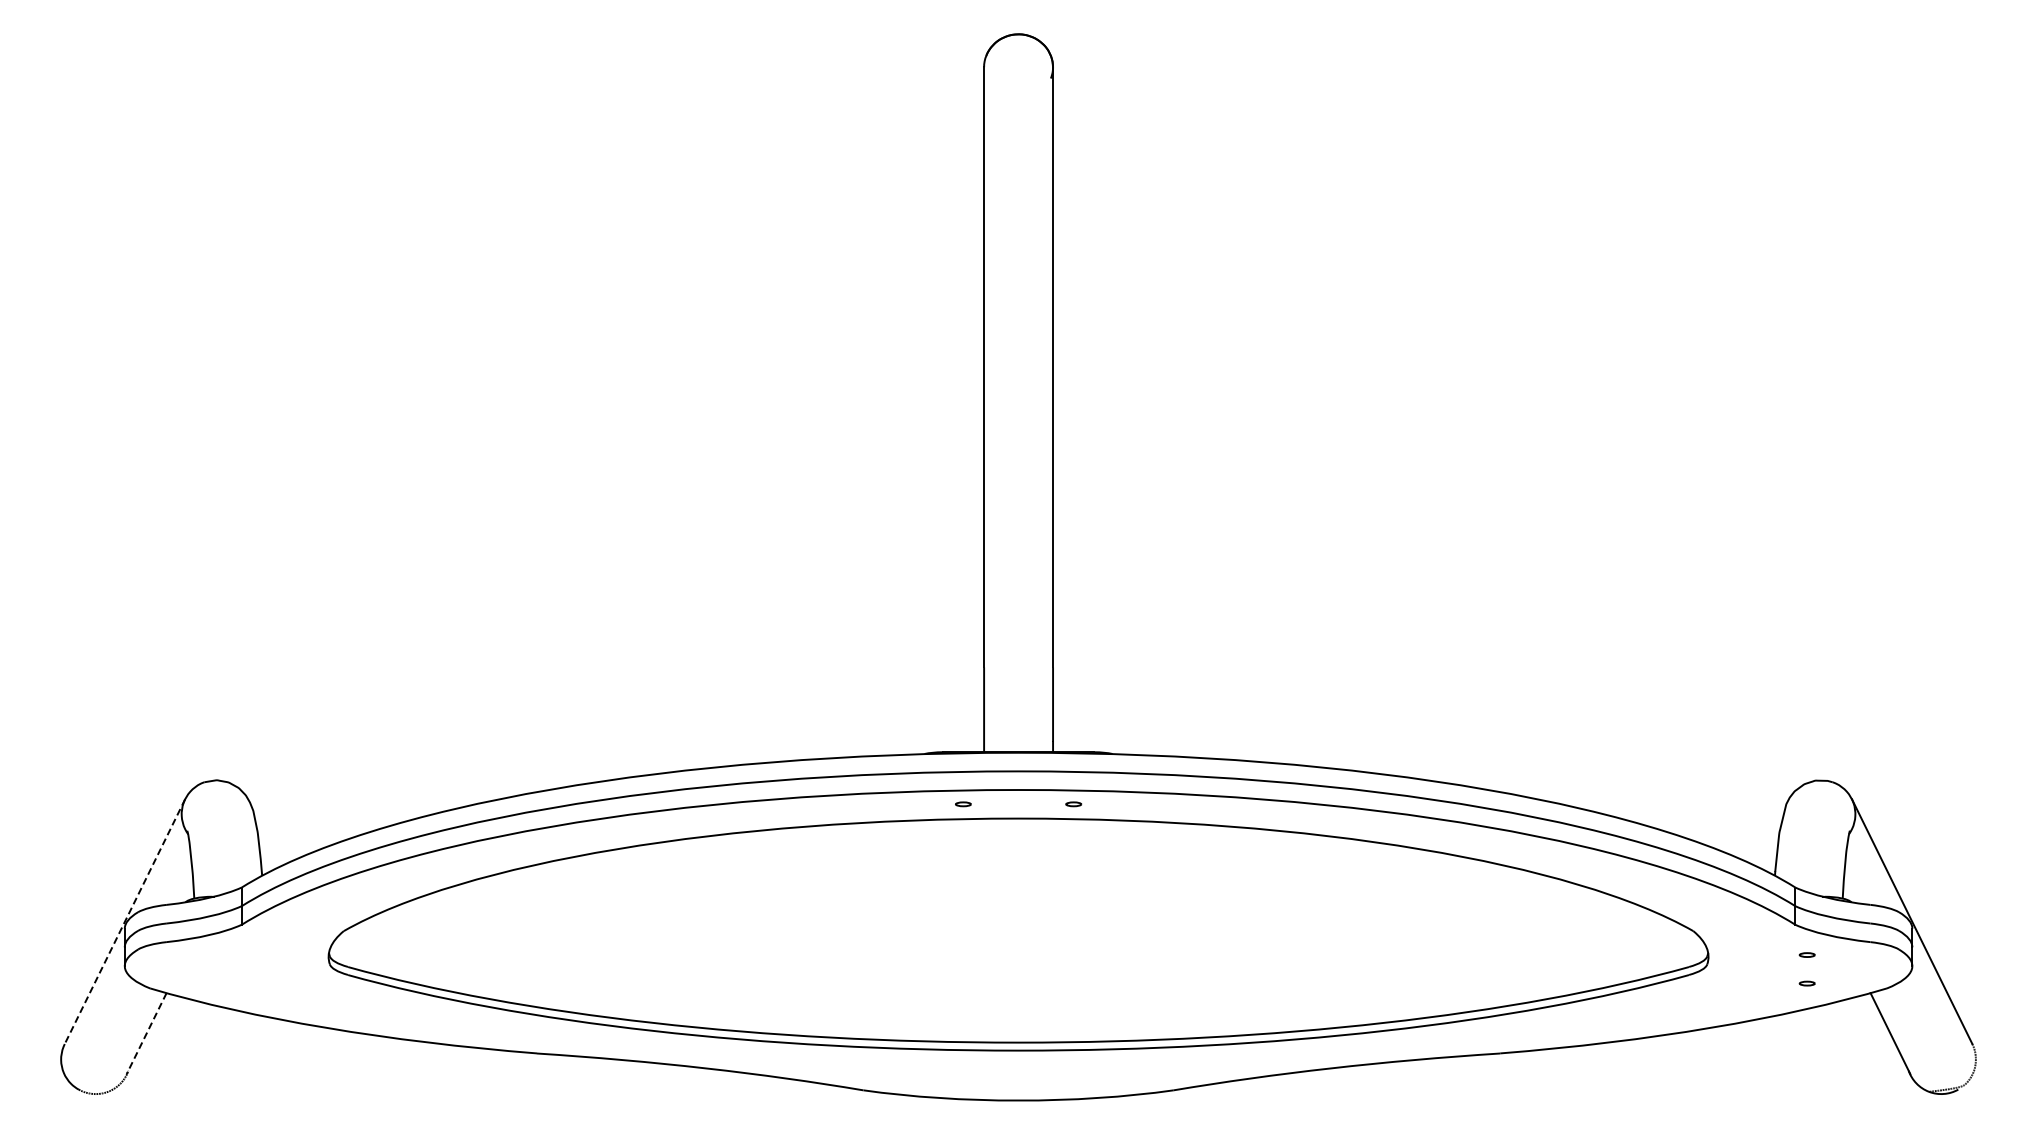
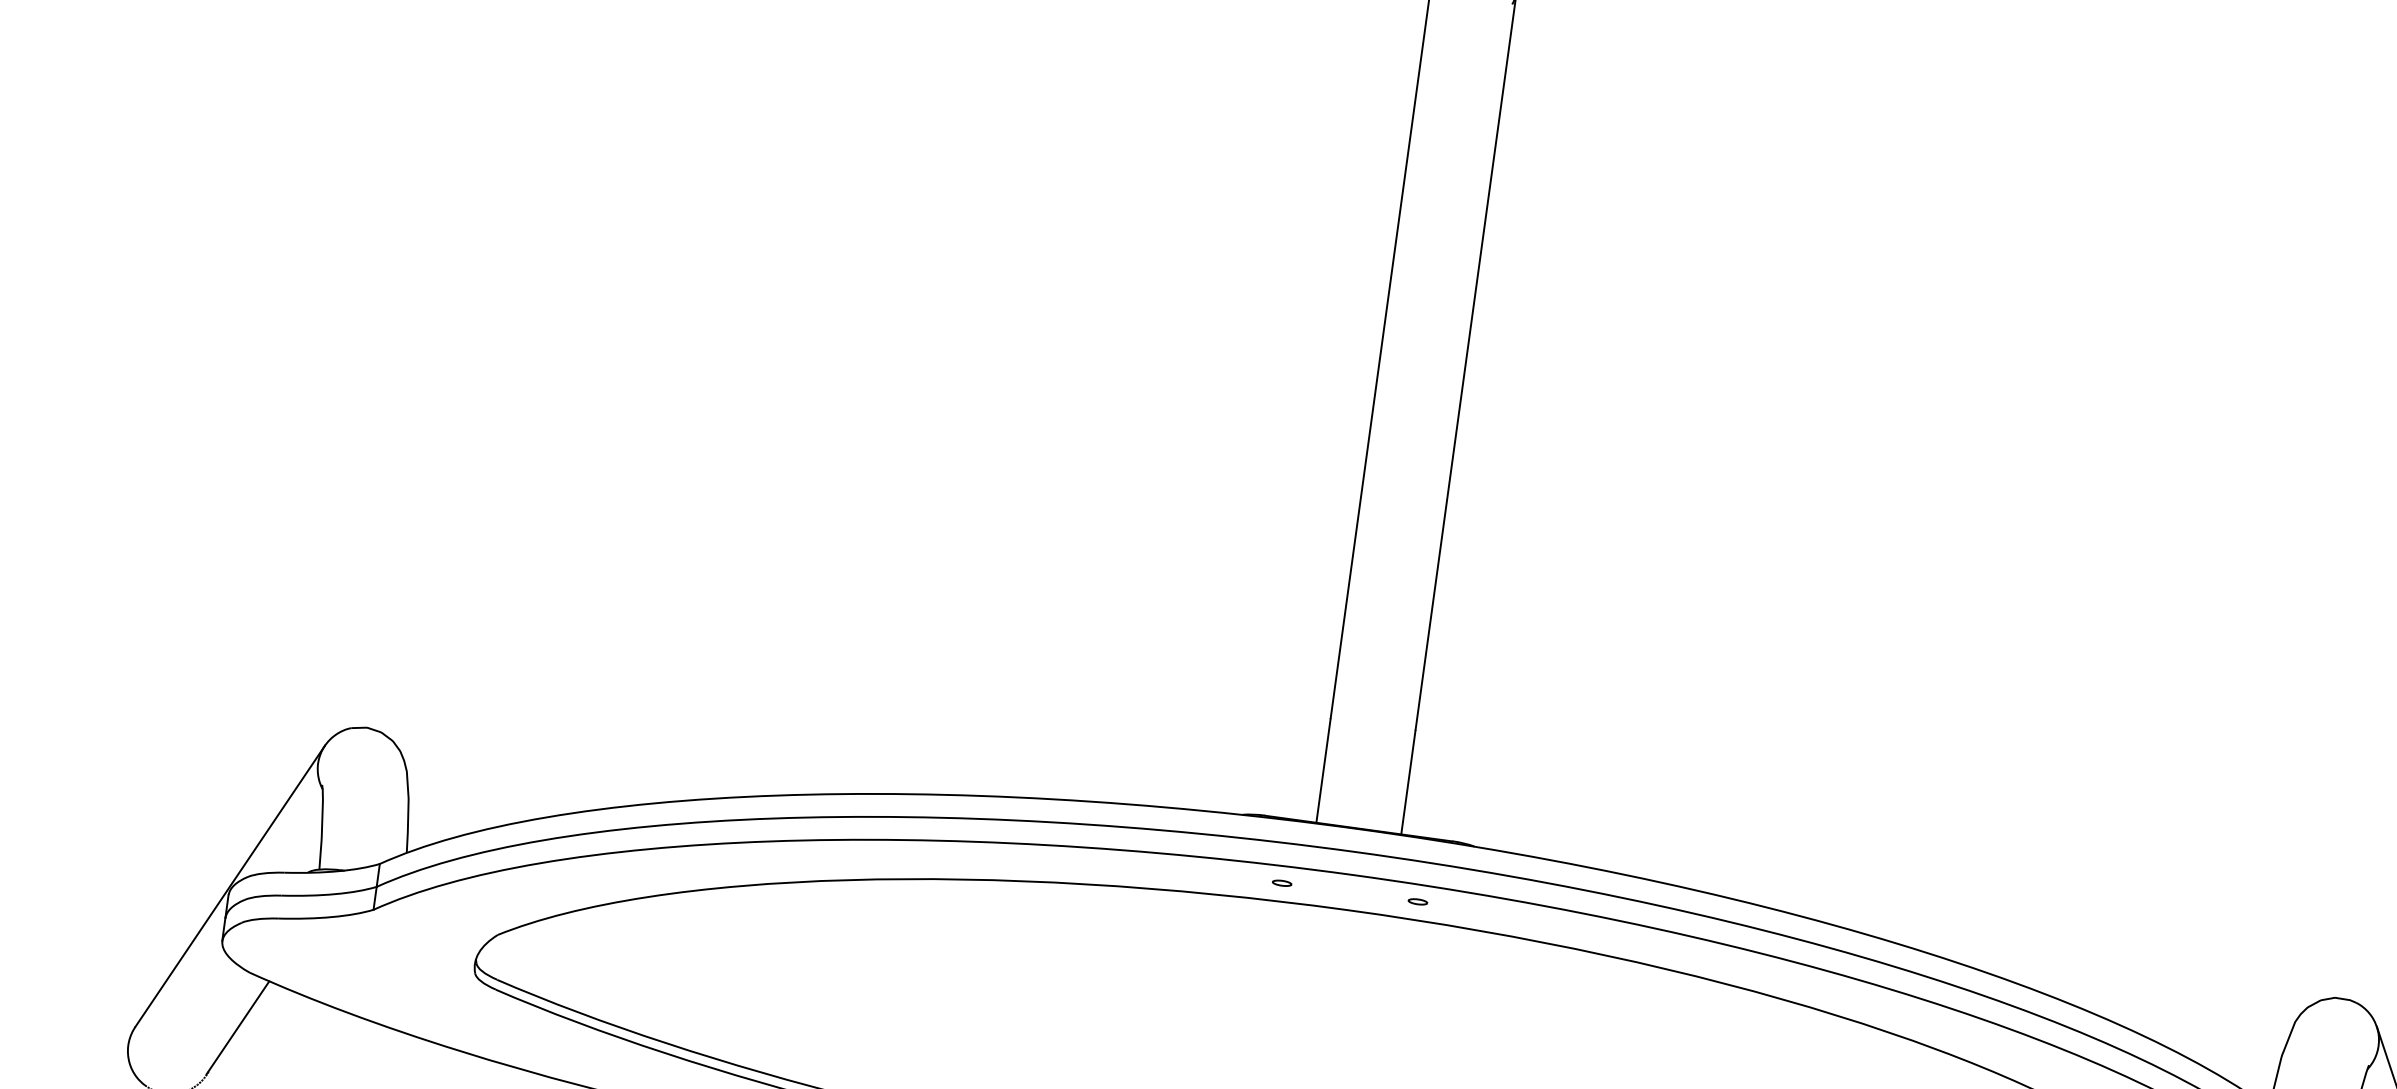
line: (124, 922) -> (229, 887), dashed -> solid
line: (146, 1034) -> (237, 1028), dashed -> solid

